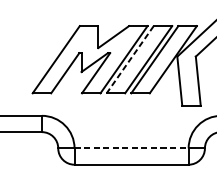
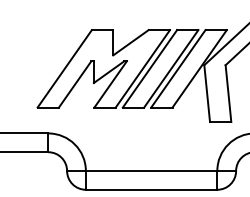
line: (129, 60) -> (149, 69), dashed -> solid
line: (131, 148) -> (151, 171), dashed -> solid

